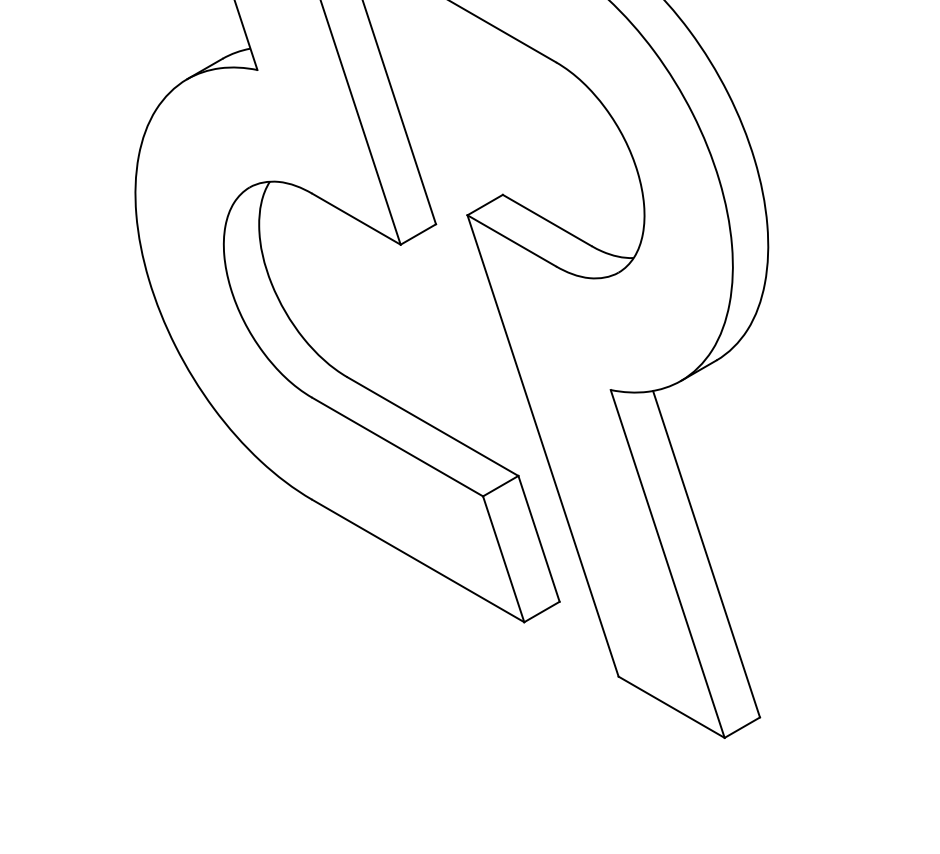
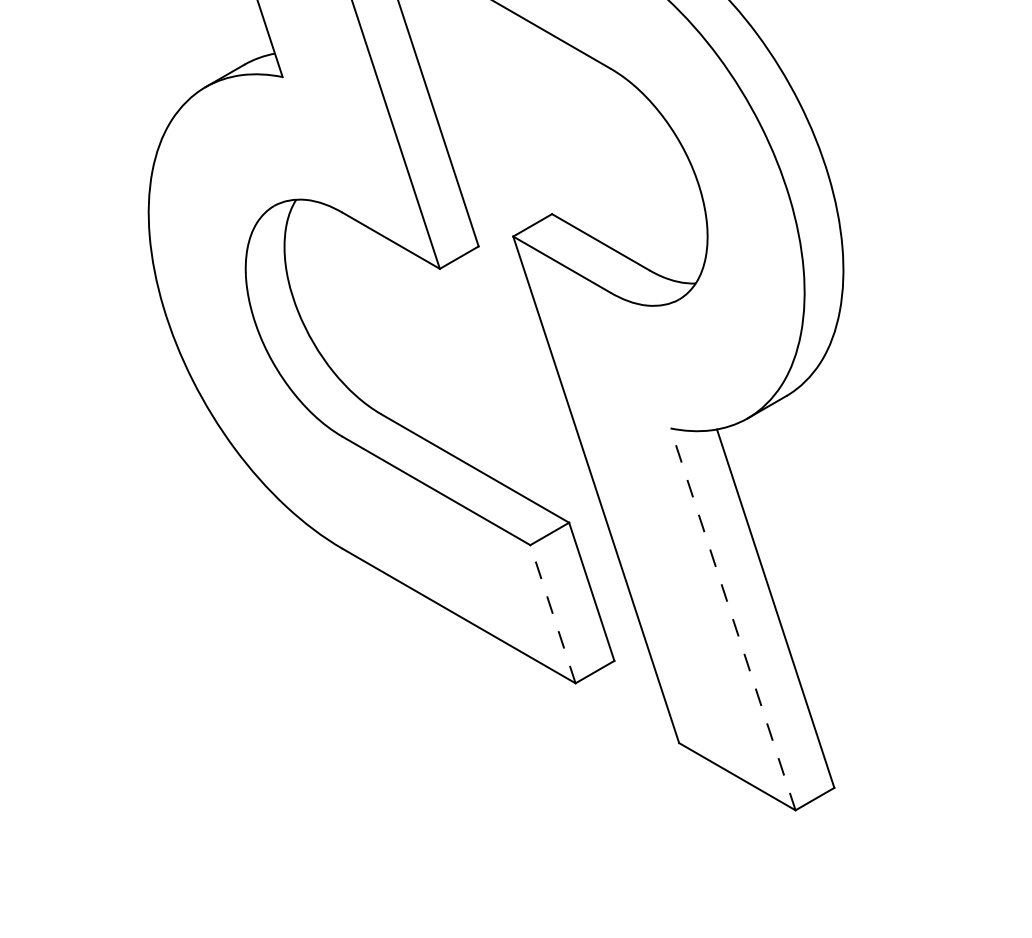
line: (503, 558) -> (552, 613), solid -> dashed
line: (667, 563) -> (732, 618), solid -> dashed

